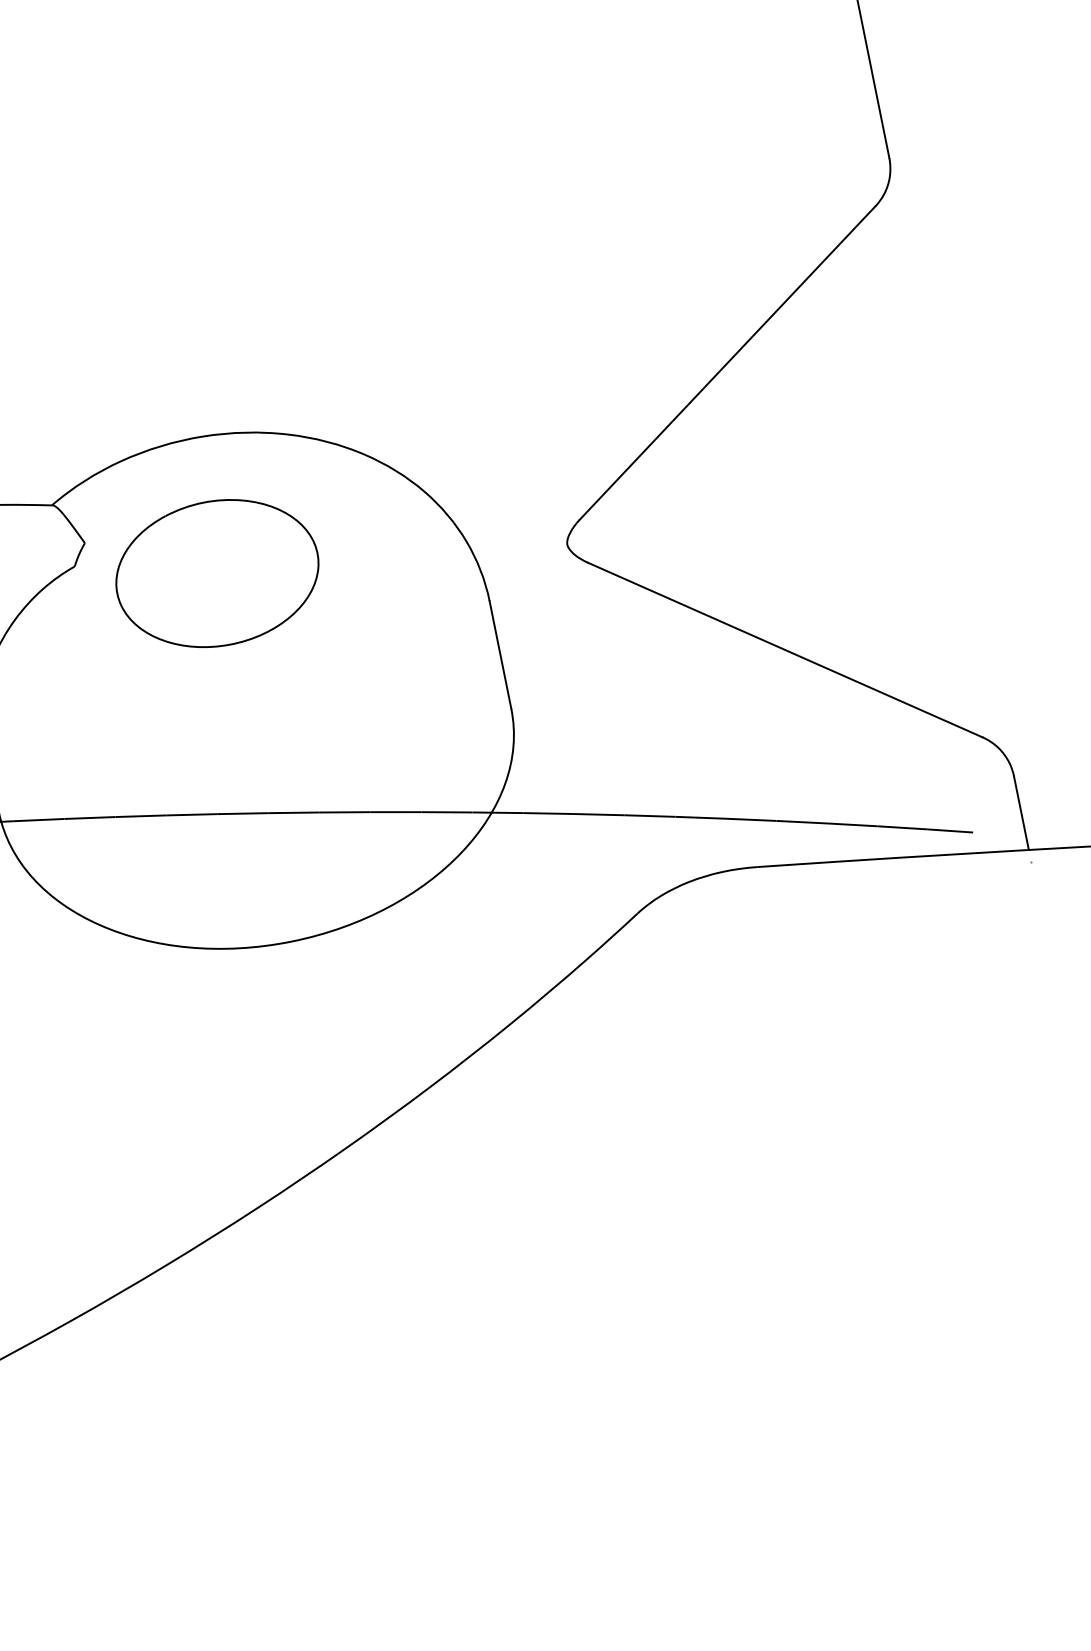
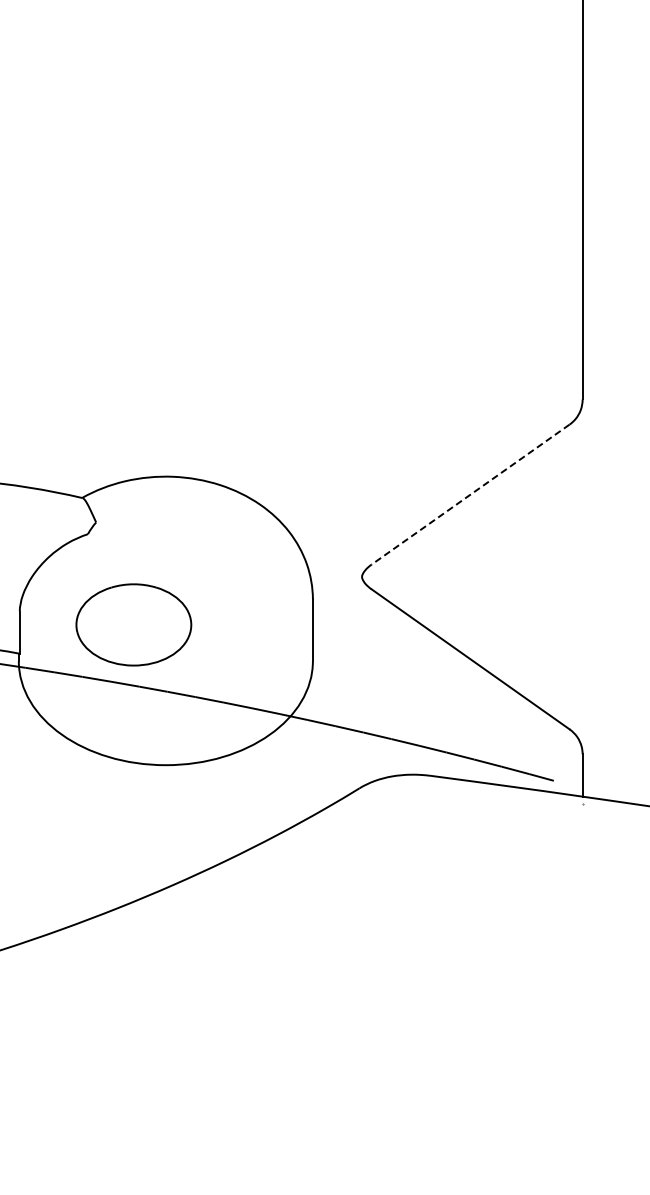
line: (727, 362) -> (470, 494), solid -> dashed
part: (216, 572) -> (133, 624), moved

